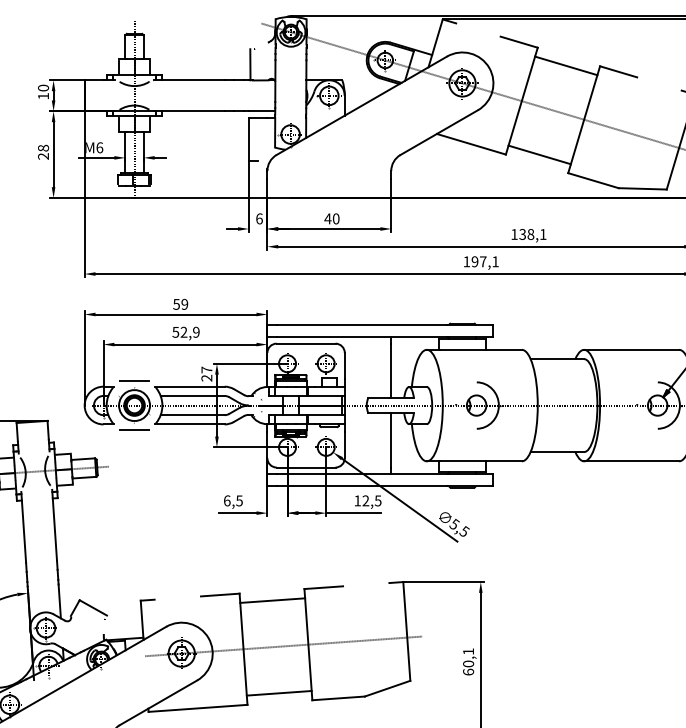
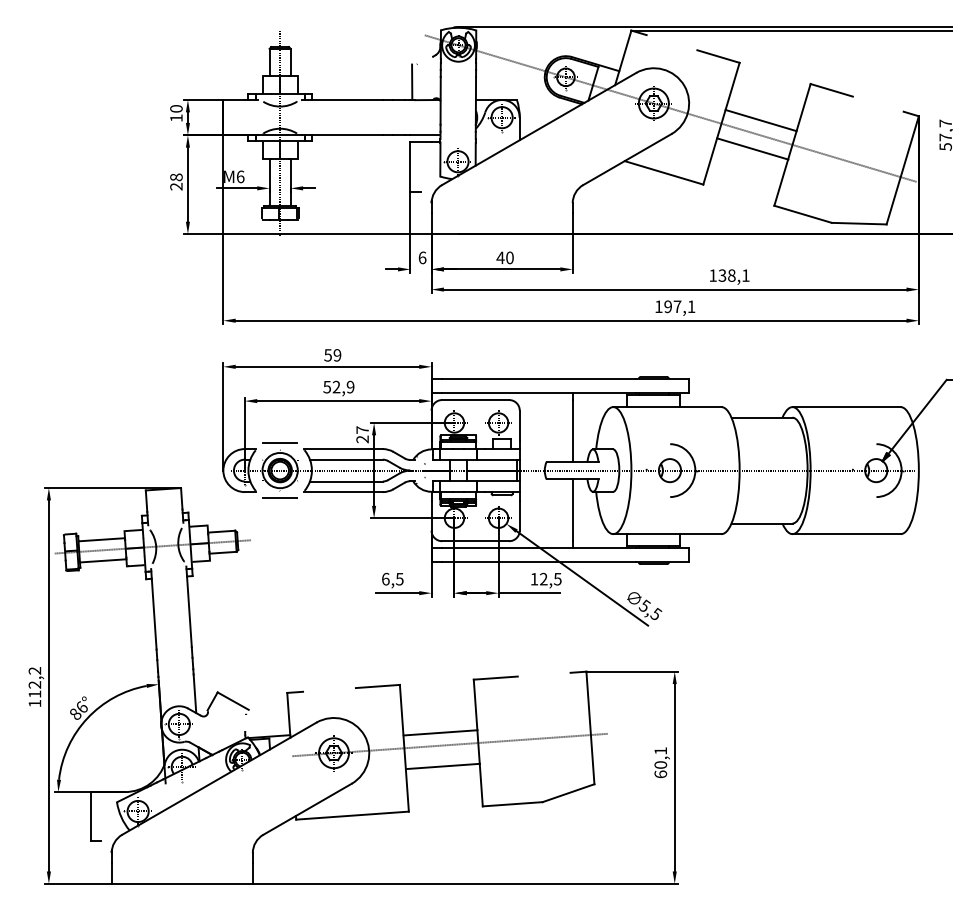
line: (565, 65) -> (760, 120), moved
line: (539, 154) -> (752, 148), moved
line: (272, 600) -> (440, 732), moved
line: (279, 693) -> (443, 766), moved

